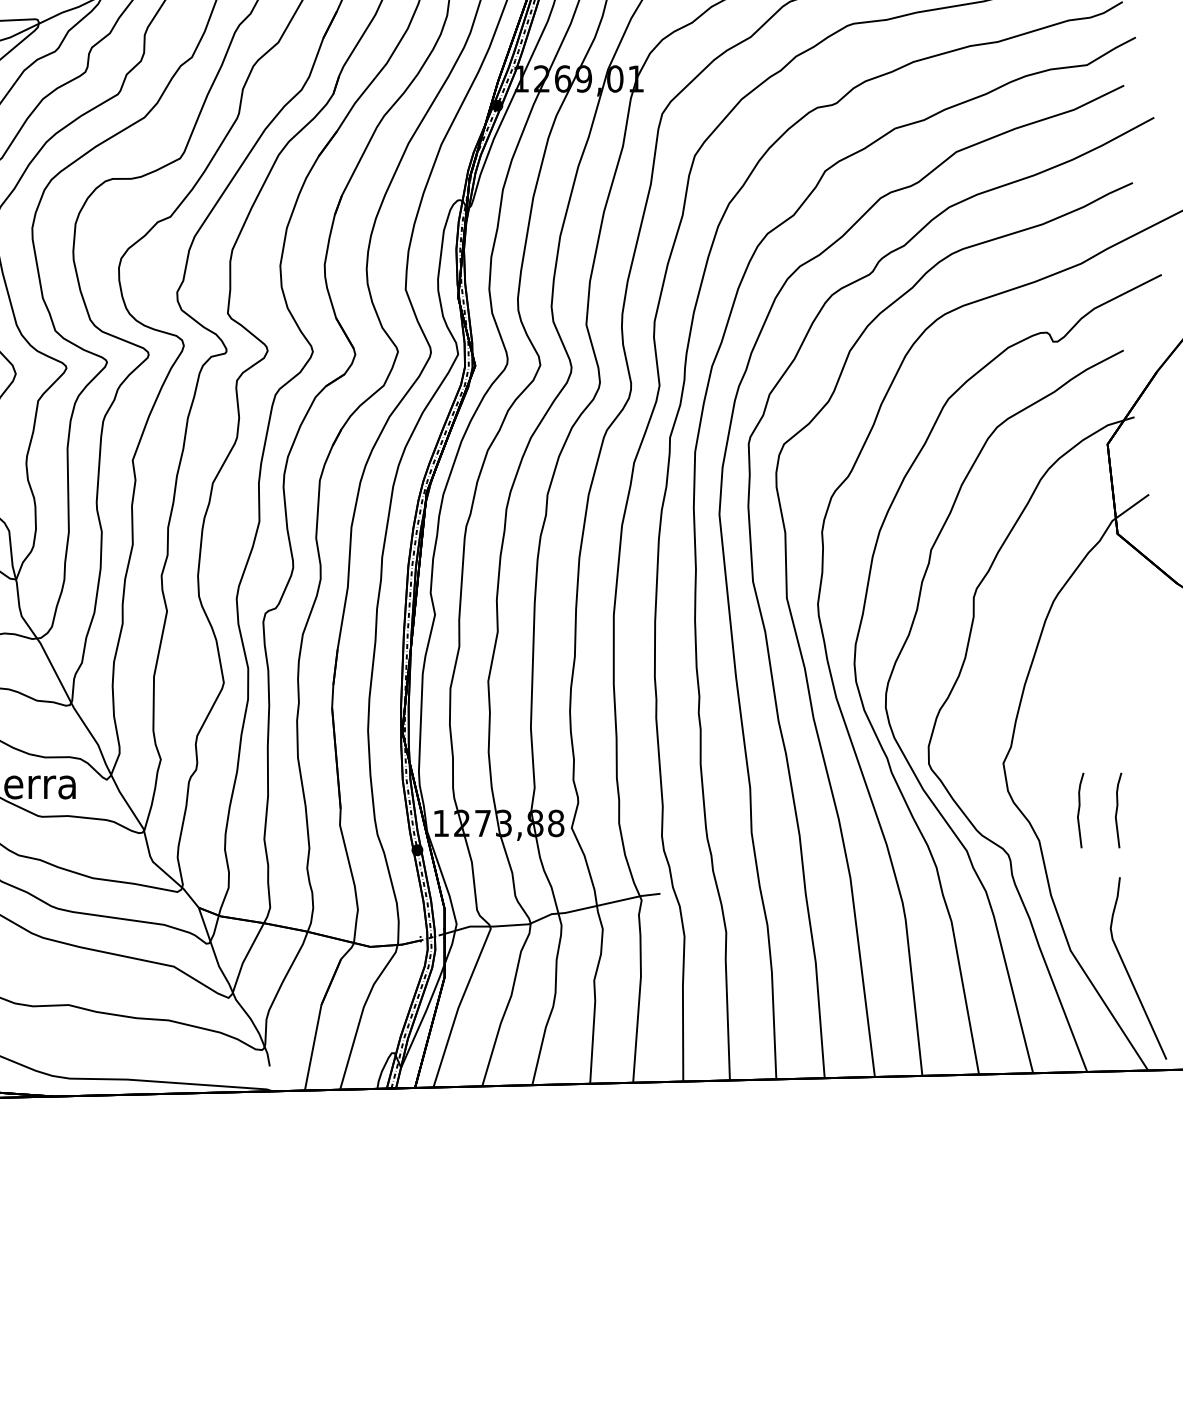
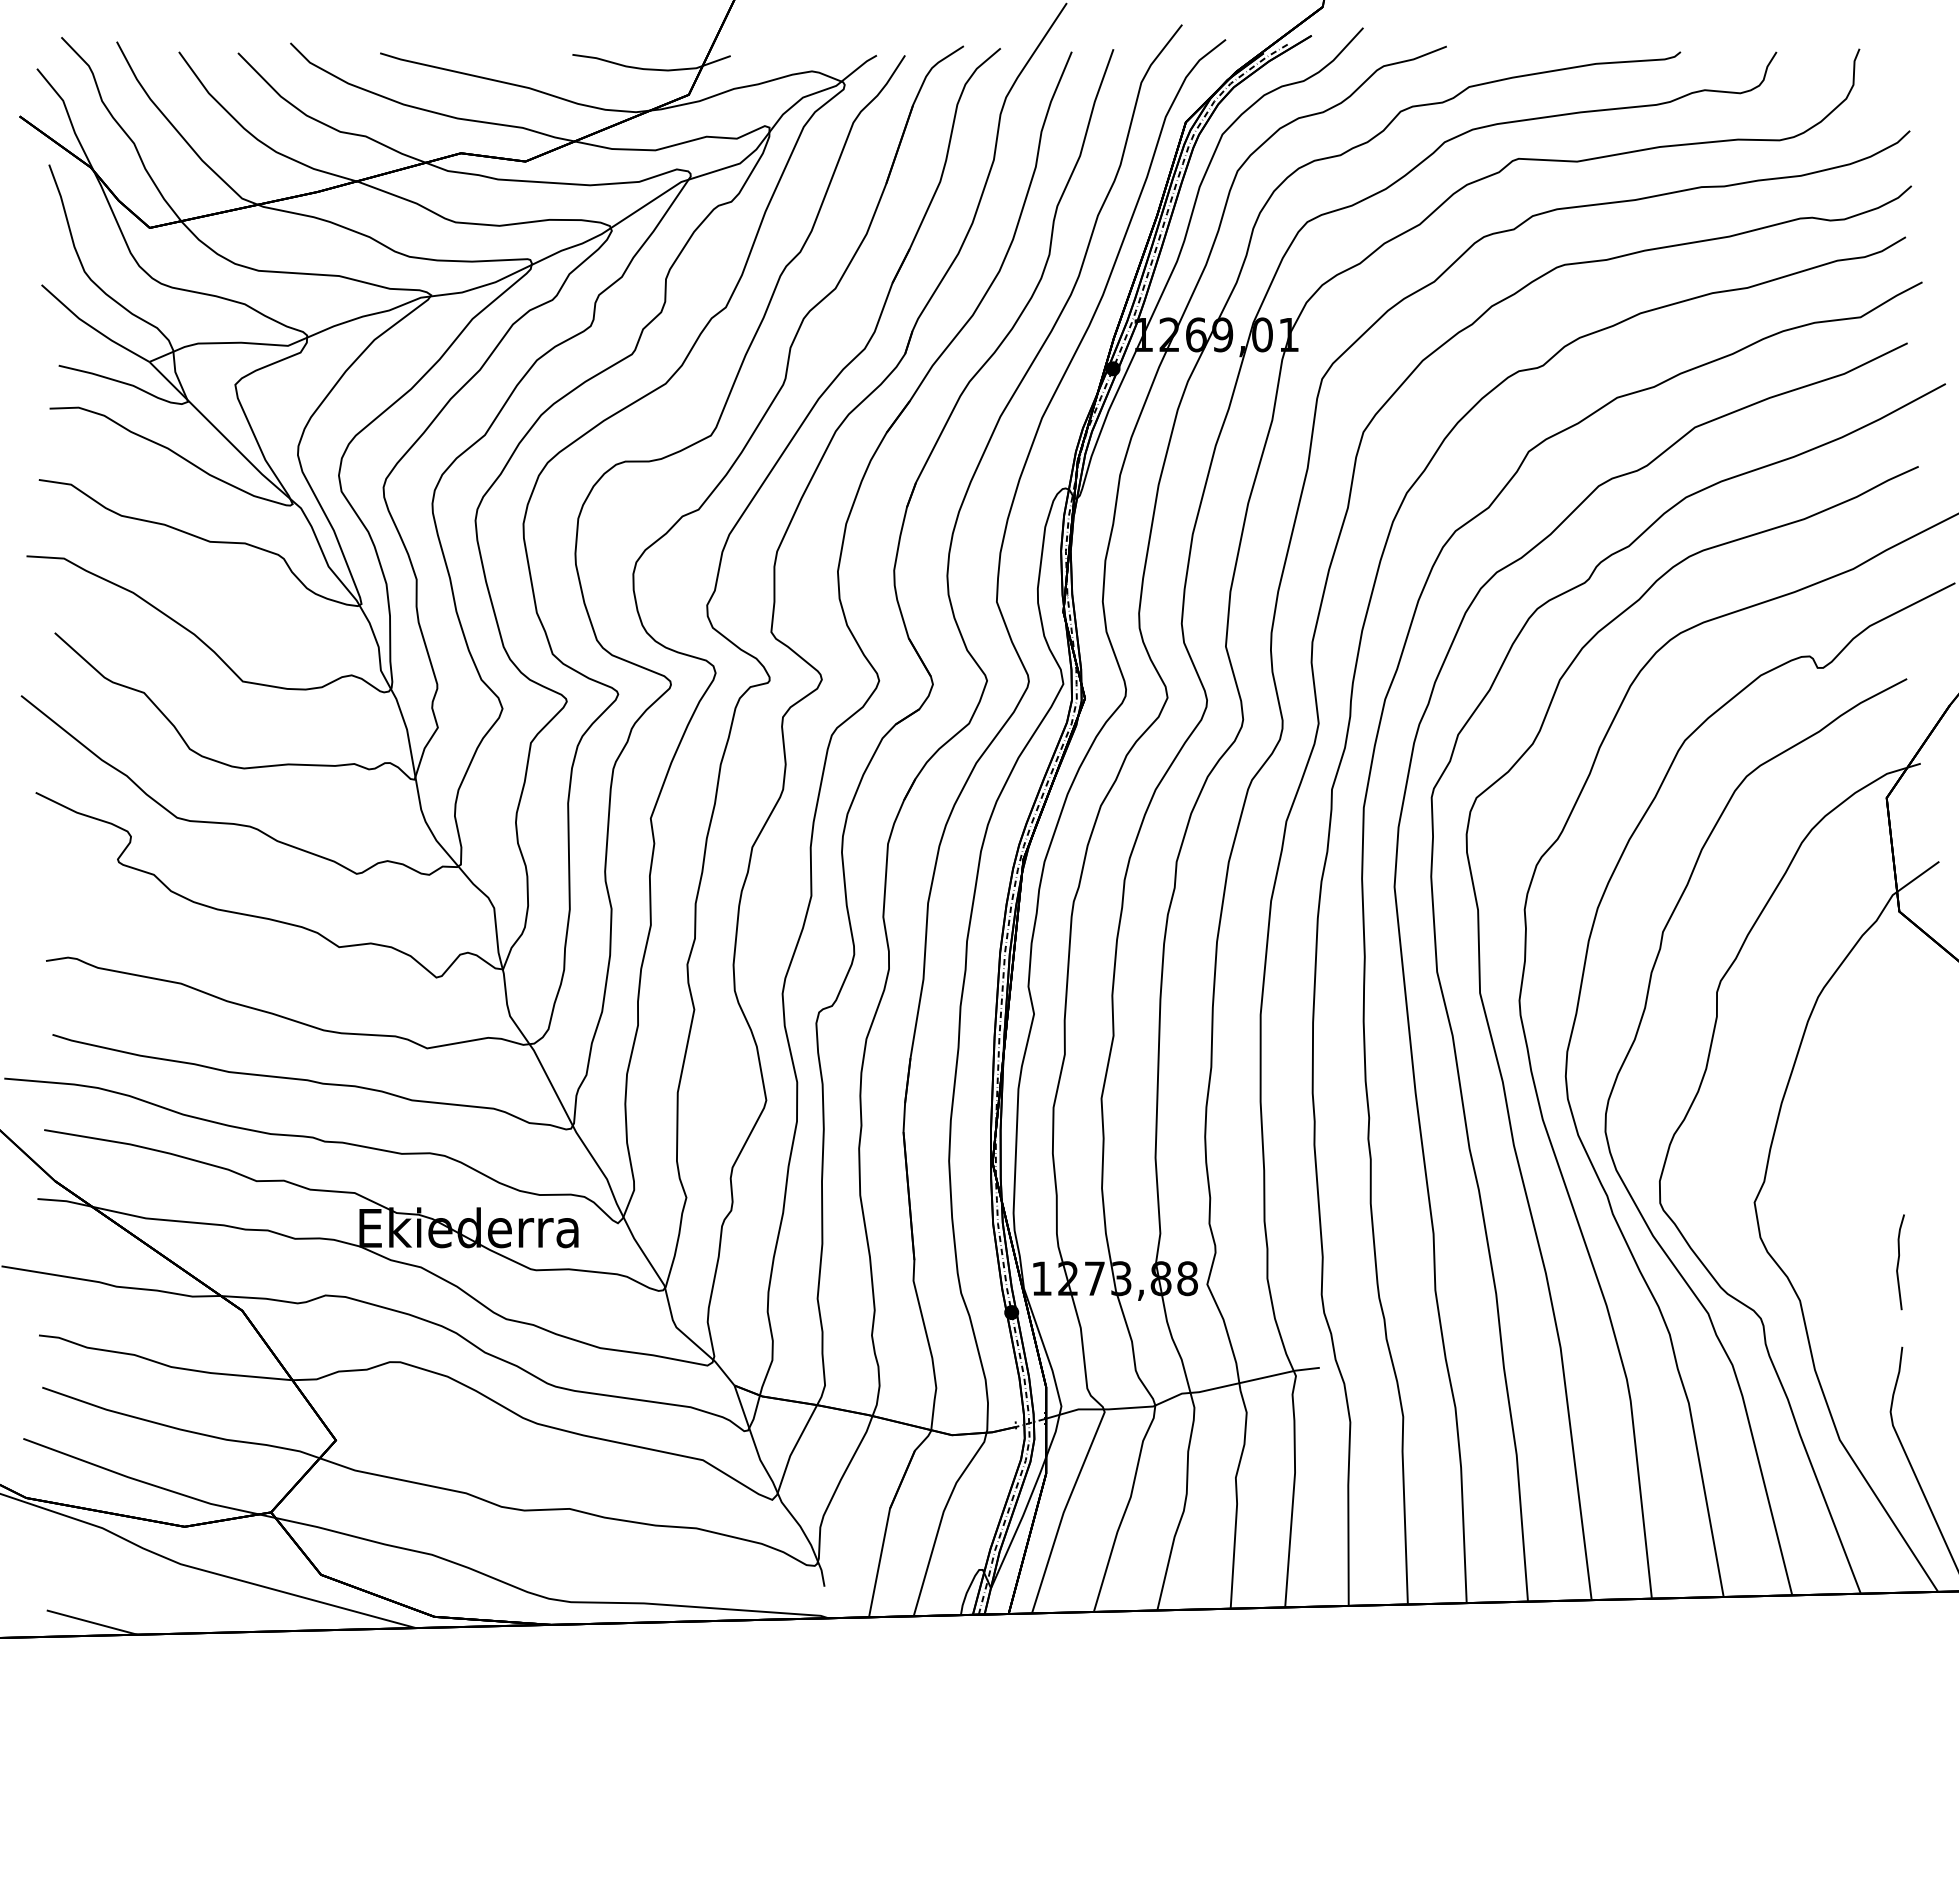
curve: (1079, 810) -> (1851, 1262), removed

